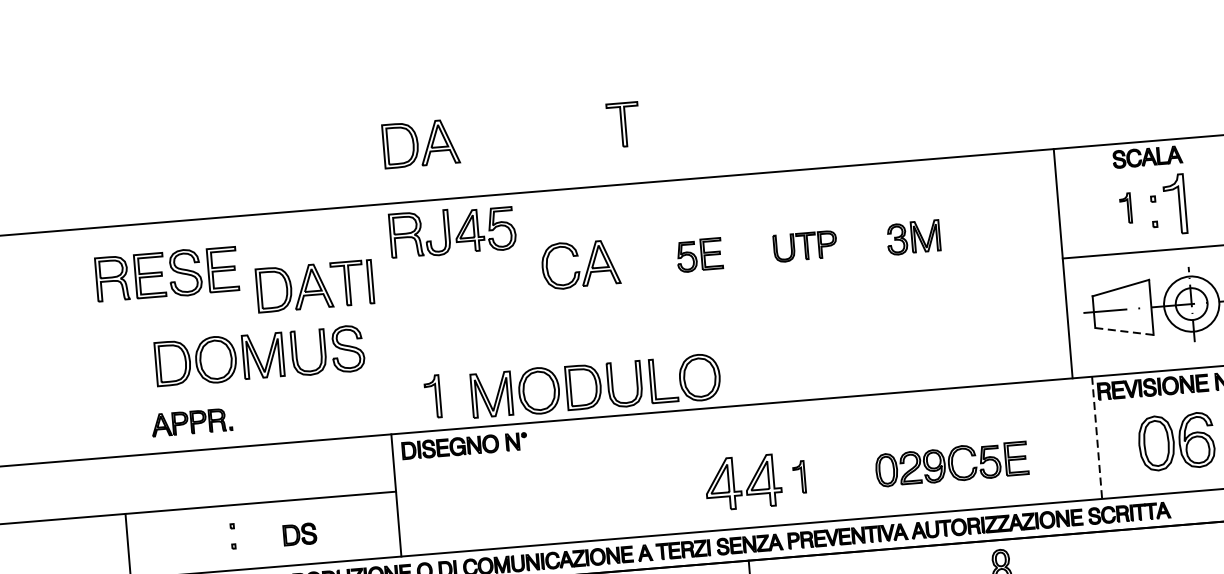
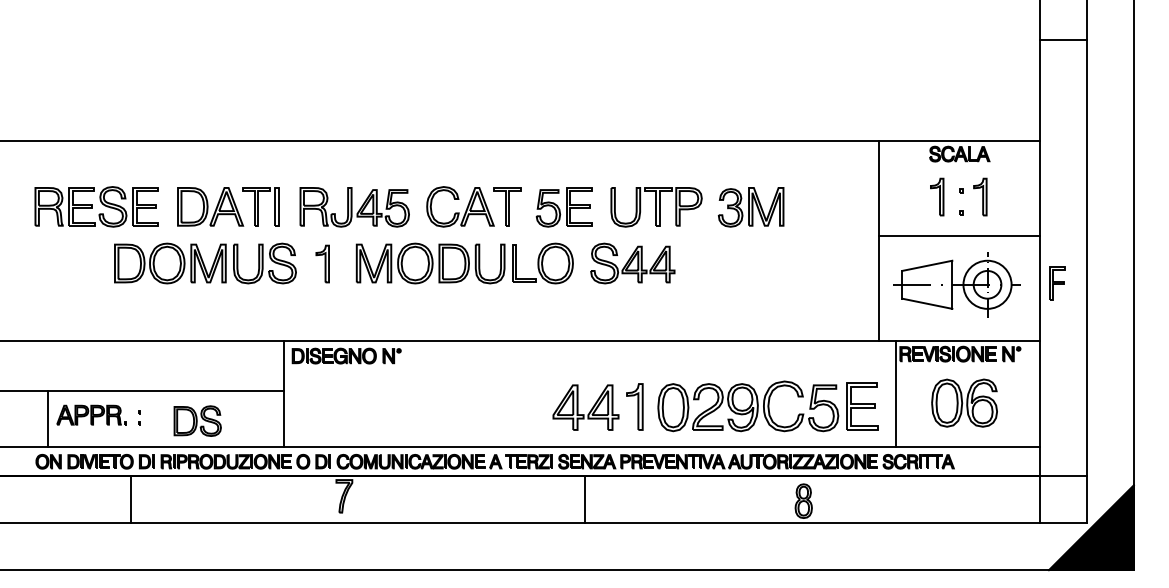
part: (623, 124) -> (507, 206), moved
part: (421, 143) -> (330, 90), removed
part: (1175, 203) -> (980, 196), size x0.71
part: (1126, 207) -> (937, 196), size x1.43
part: (452, 231) -> (354, 207), moved
part: (912, 237) -> (750, 207), size x1.43
part: (805, 246) -> (656, 207), size x1.67
part: (698, 255) -> (563, 207), size x1.43
part: (166, 273) -> (96, 206), moved
part: (783, 313) -> (632, 263), added
line: (1124, 331) -> (927, 303), dashed -> solid
part: (259, 356) -> (205, 263), moved
part: (595, 386) -> (464, 263), moved
part: (432, 396) -> (322, 263), moved
part: (191, 421) -> (91, 414), moved
line: (1096, 438) -> (895, 394), dashed -> solid
part: (951, 464) -> (767, 406), size x1.67
part: (798, 476) -> (634, 406), size x1.67
part: (299, 533) -> (197, 420), size x1.67
part: (233, 535) -> (139, 417), size x0.62

